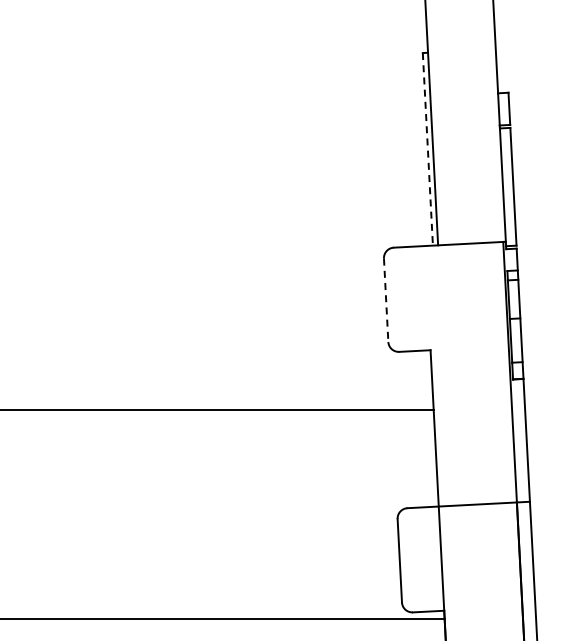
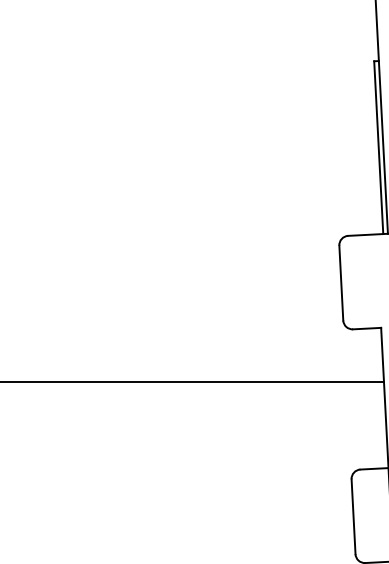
line: (427, 149) -> (378, 147), dashed -> solid
line: (386, 300) -> (341, 283), dashed -> solid

